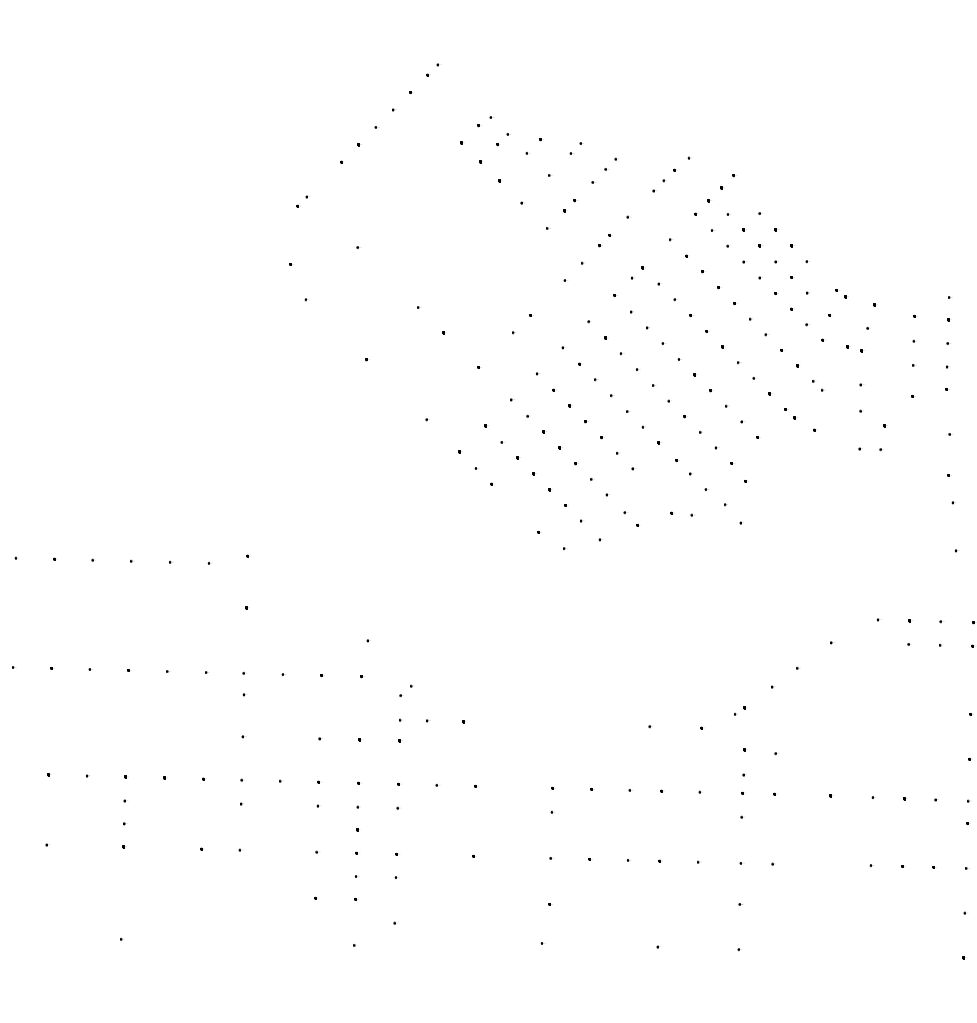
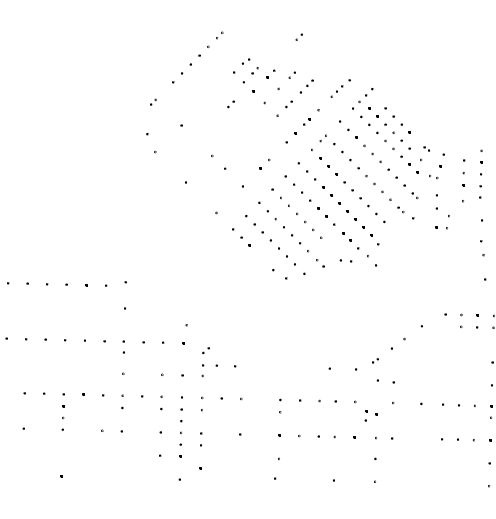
part: (588, 72) -> (298, 36), added
part: (454, 206) -> (230, 104), added
part: (741, 783) -> (365, 415), moved

